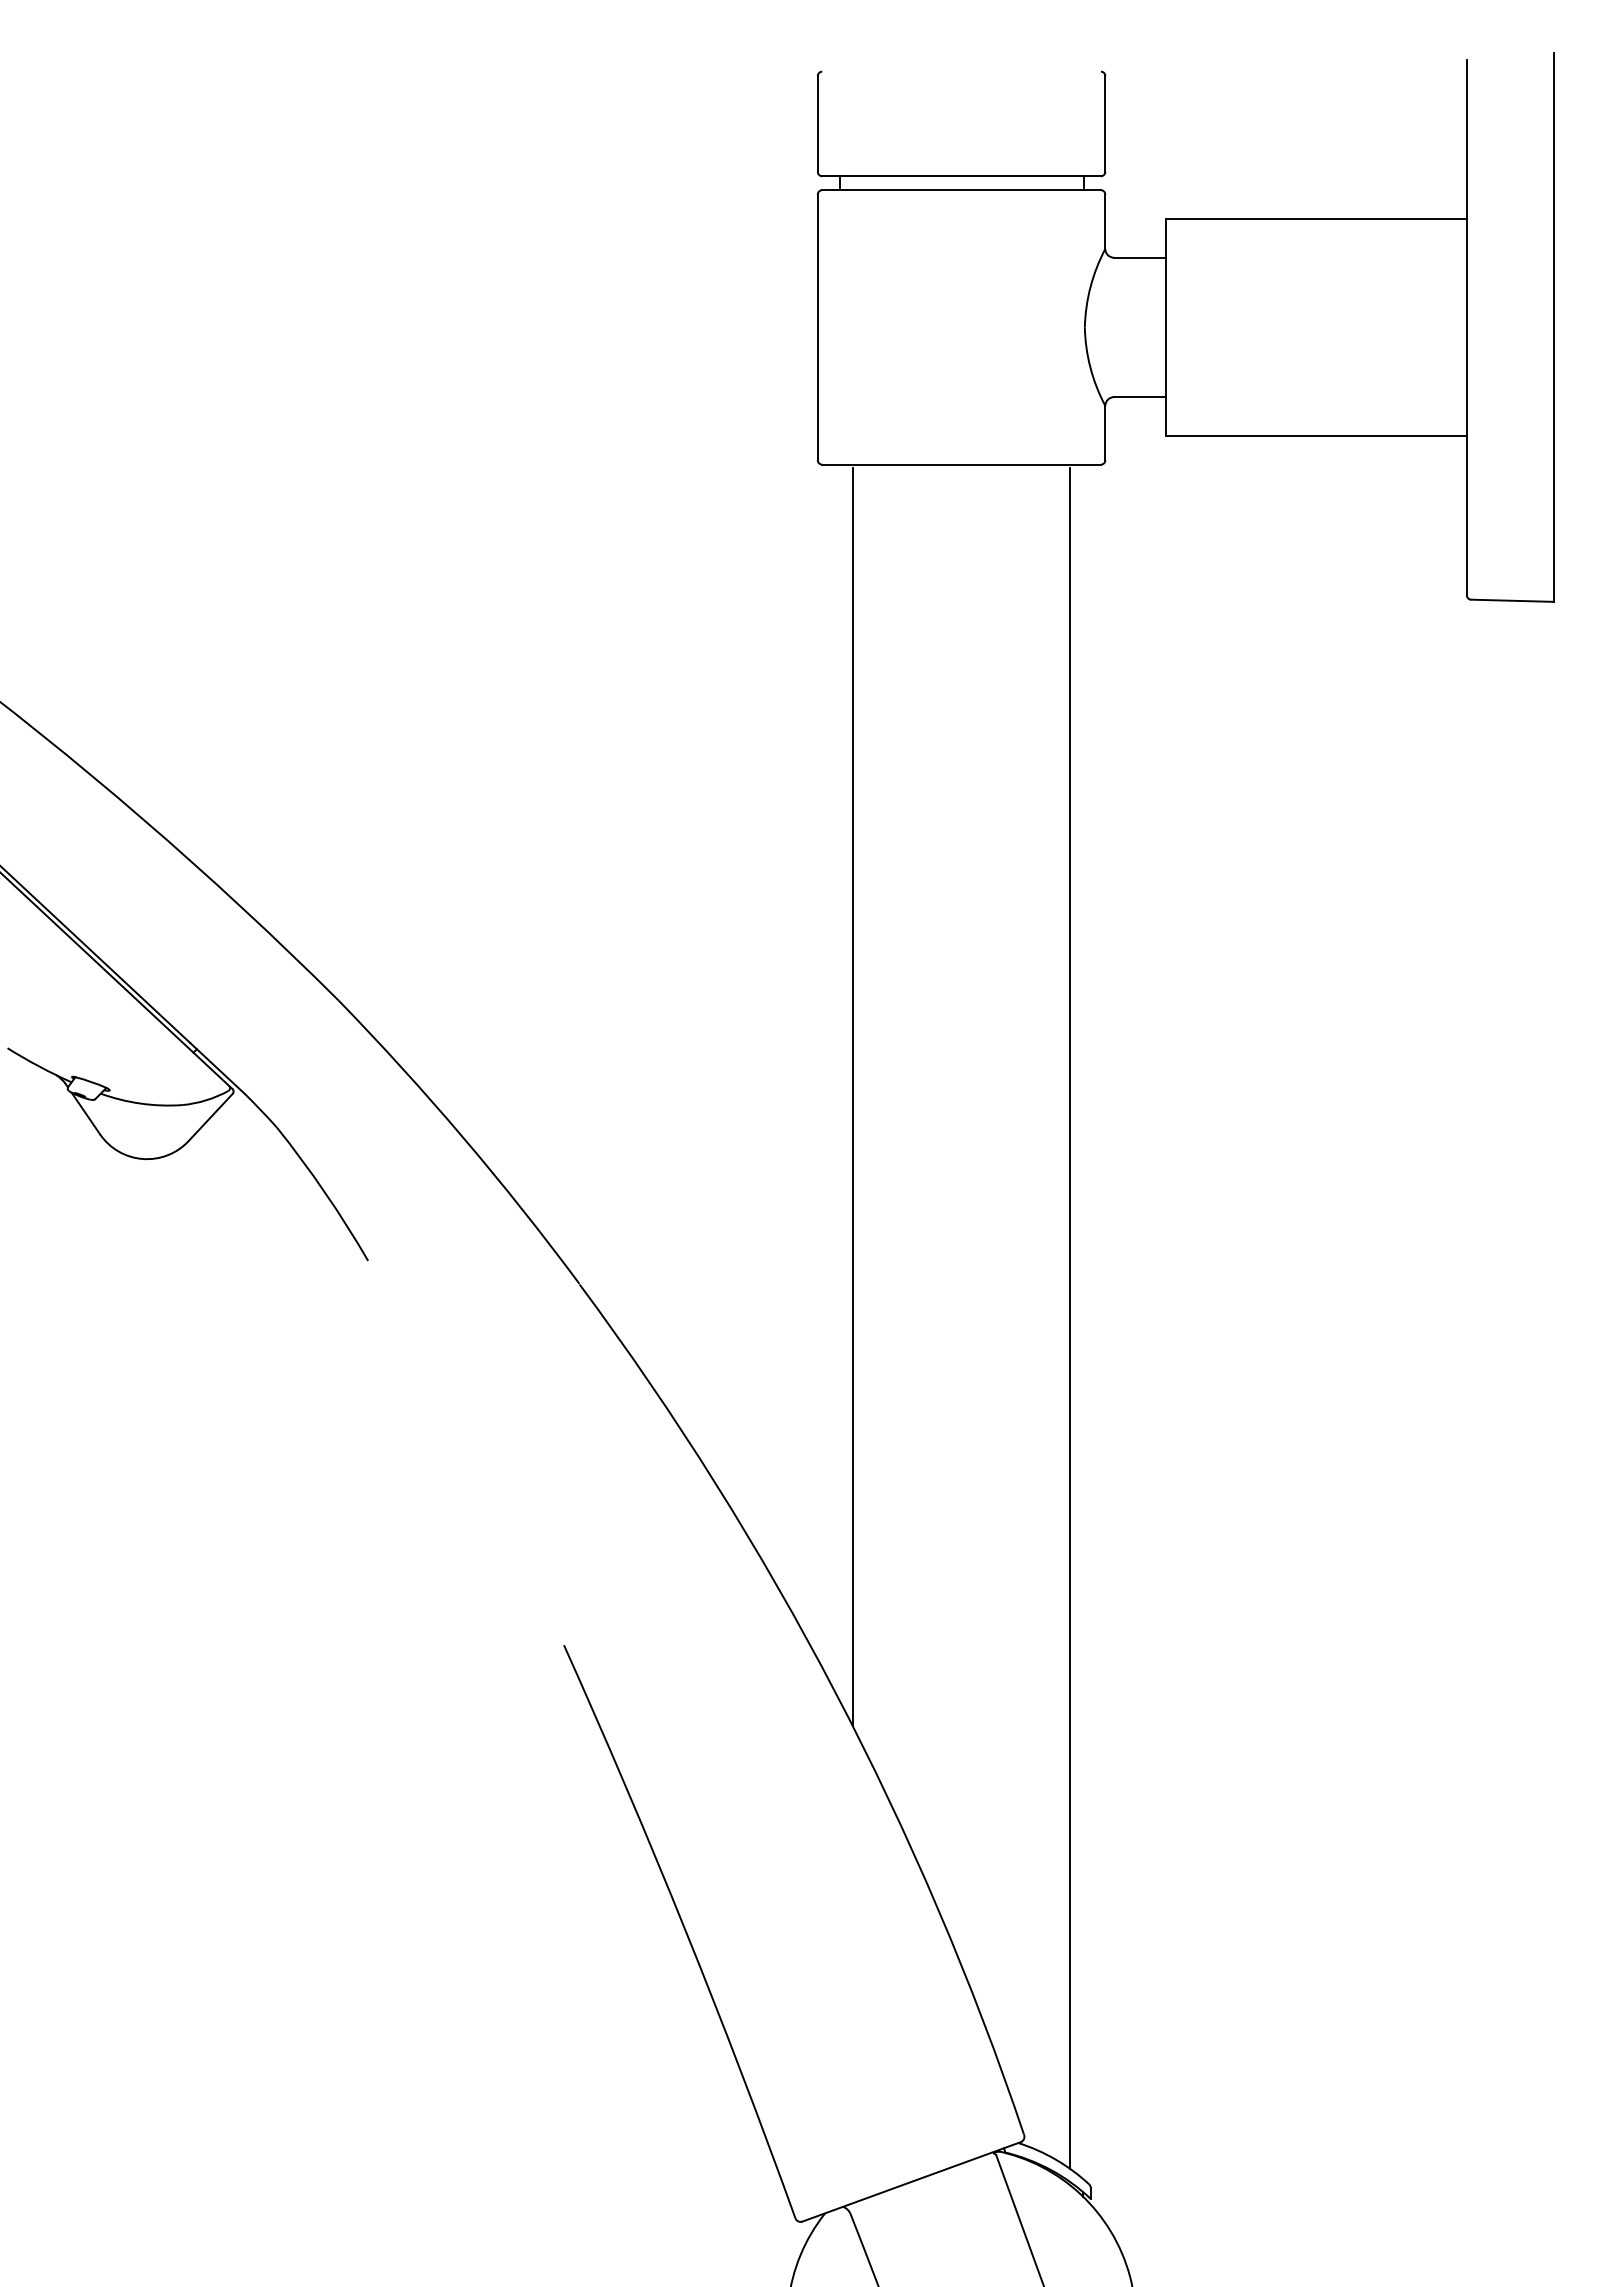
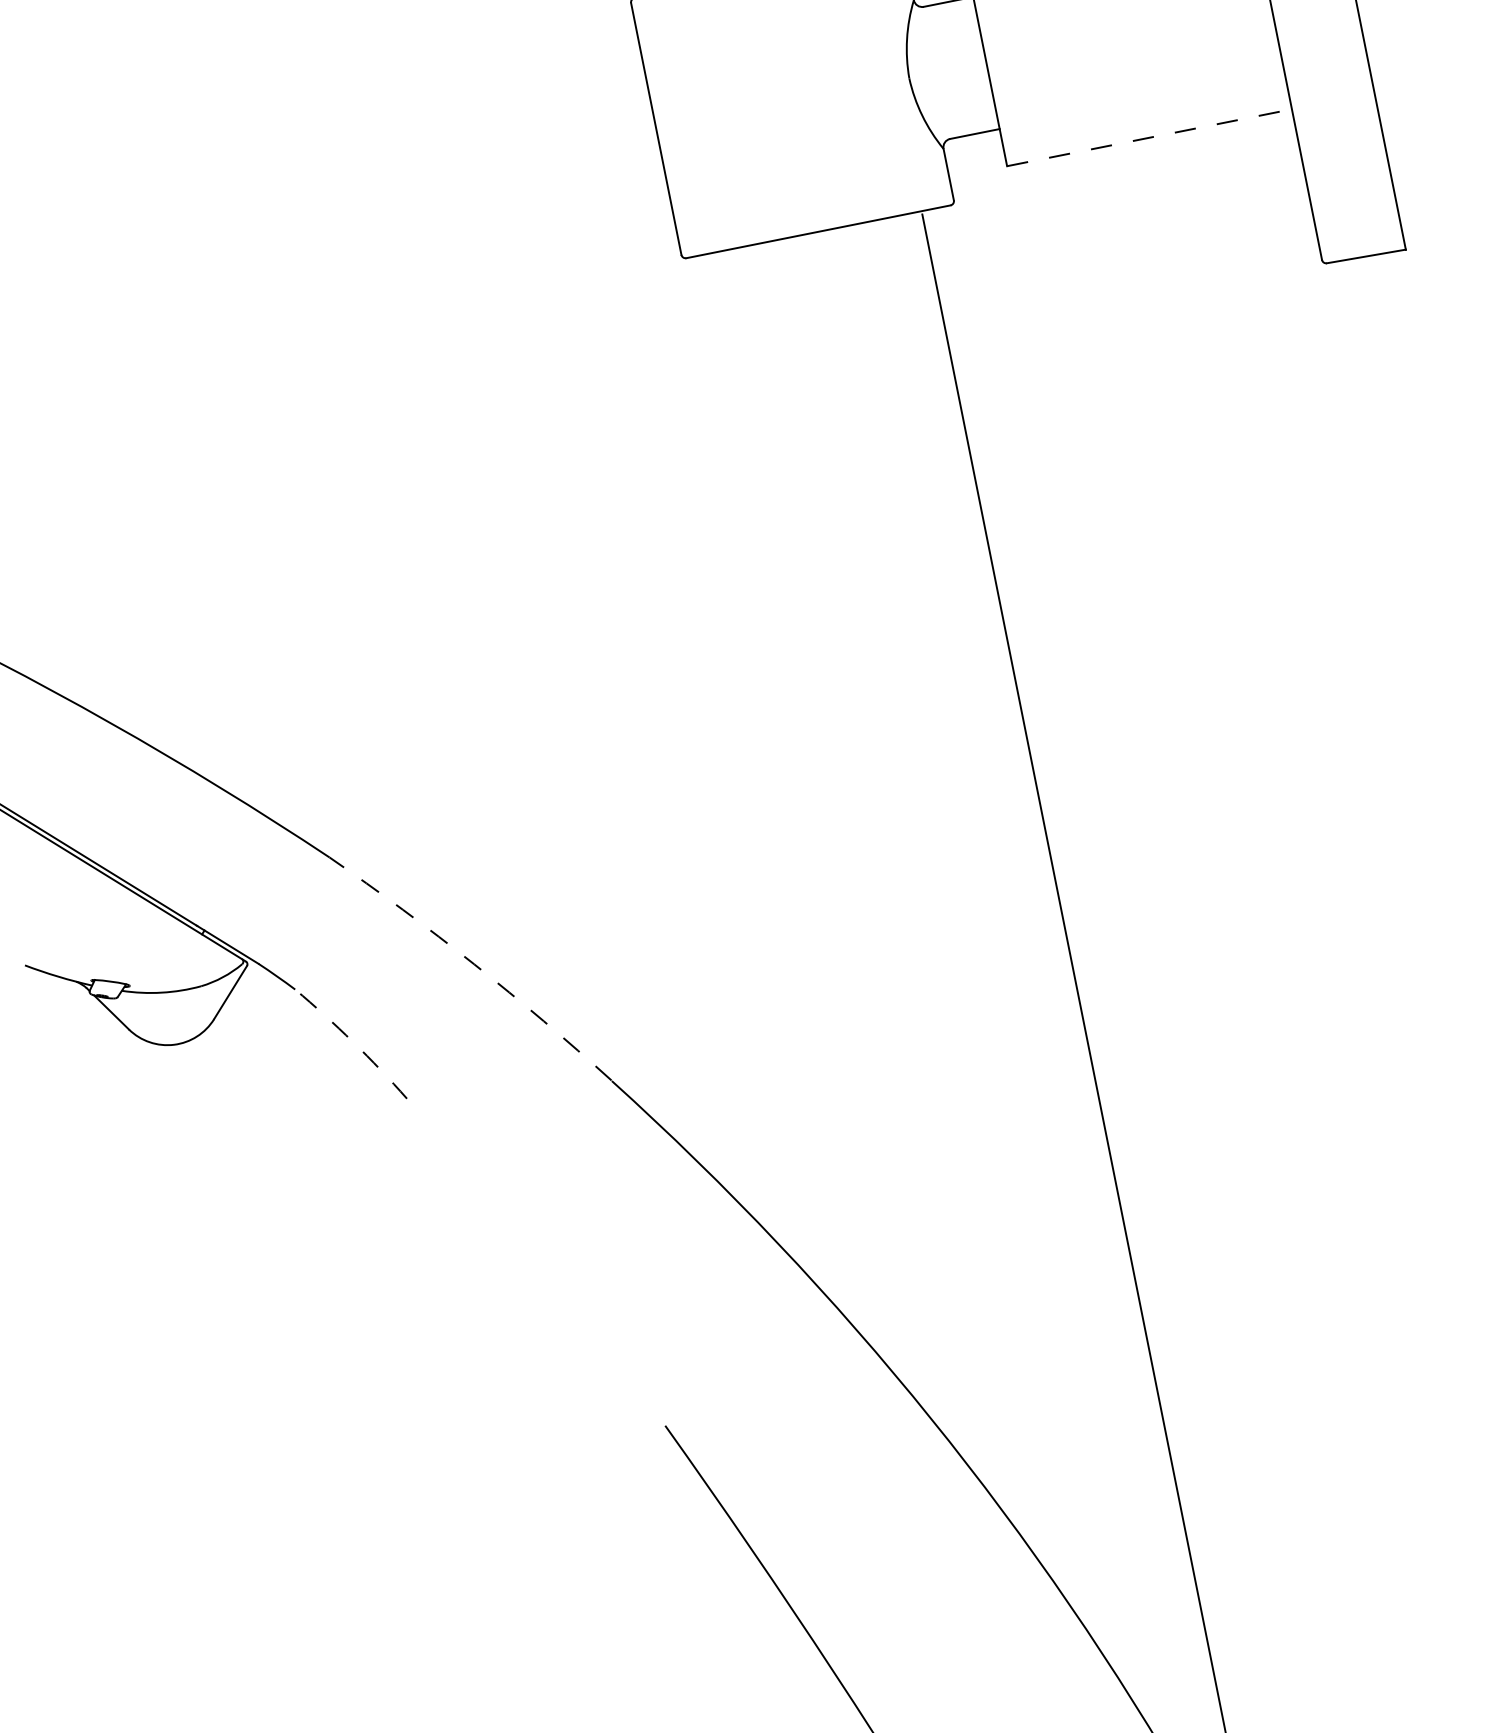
line: (1317, 436) -> (1150, 137), solid -> dashed
line: (852, 1096) -> (834, 851), removed
arc: (463, 1138) -> (474, 964), solid -> dashed
arc: (325, 1192) -> (353, 1041), solid -> dashed

